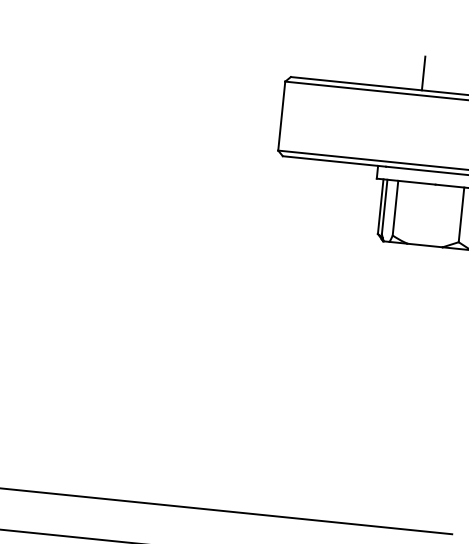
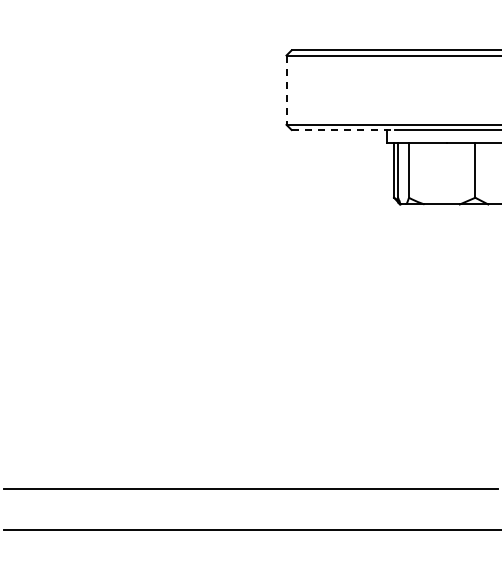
line: (423, 73) -> (423, 33), removed
line: (281, 116) -> (286, 90), solid -> dashed
line: (334, 161) -> (343, 130), solid -> dashed

